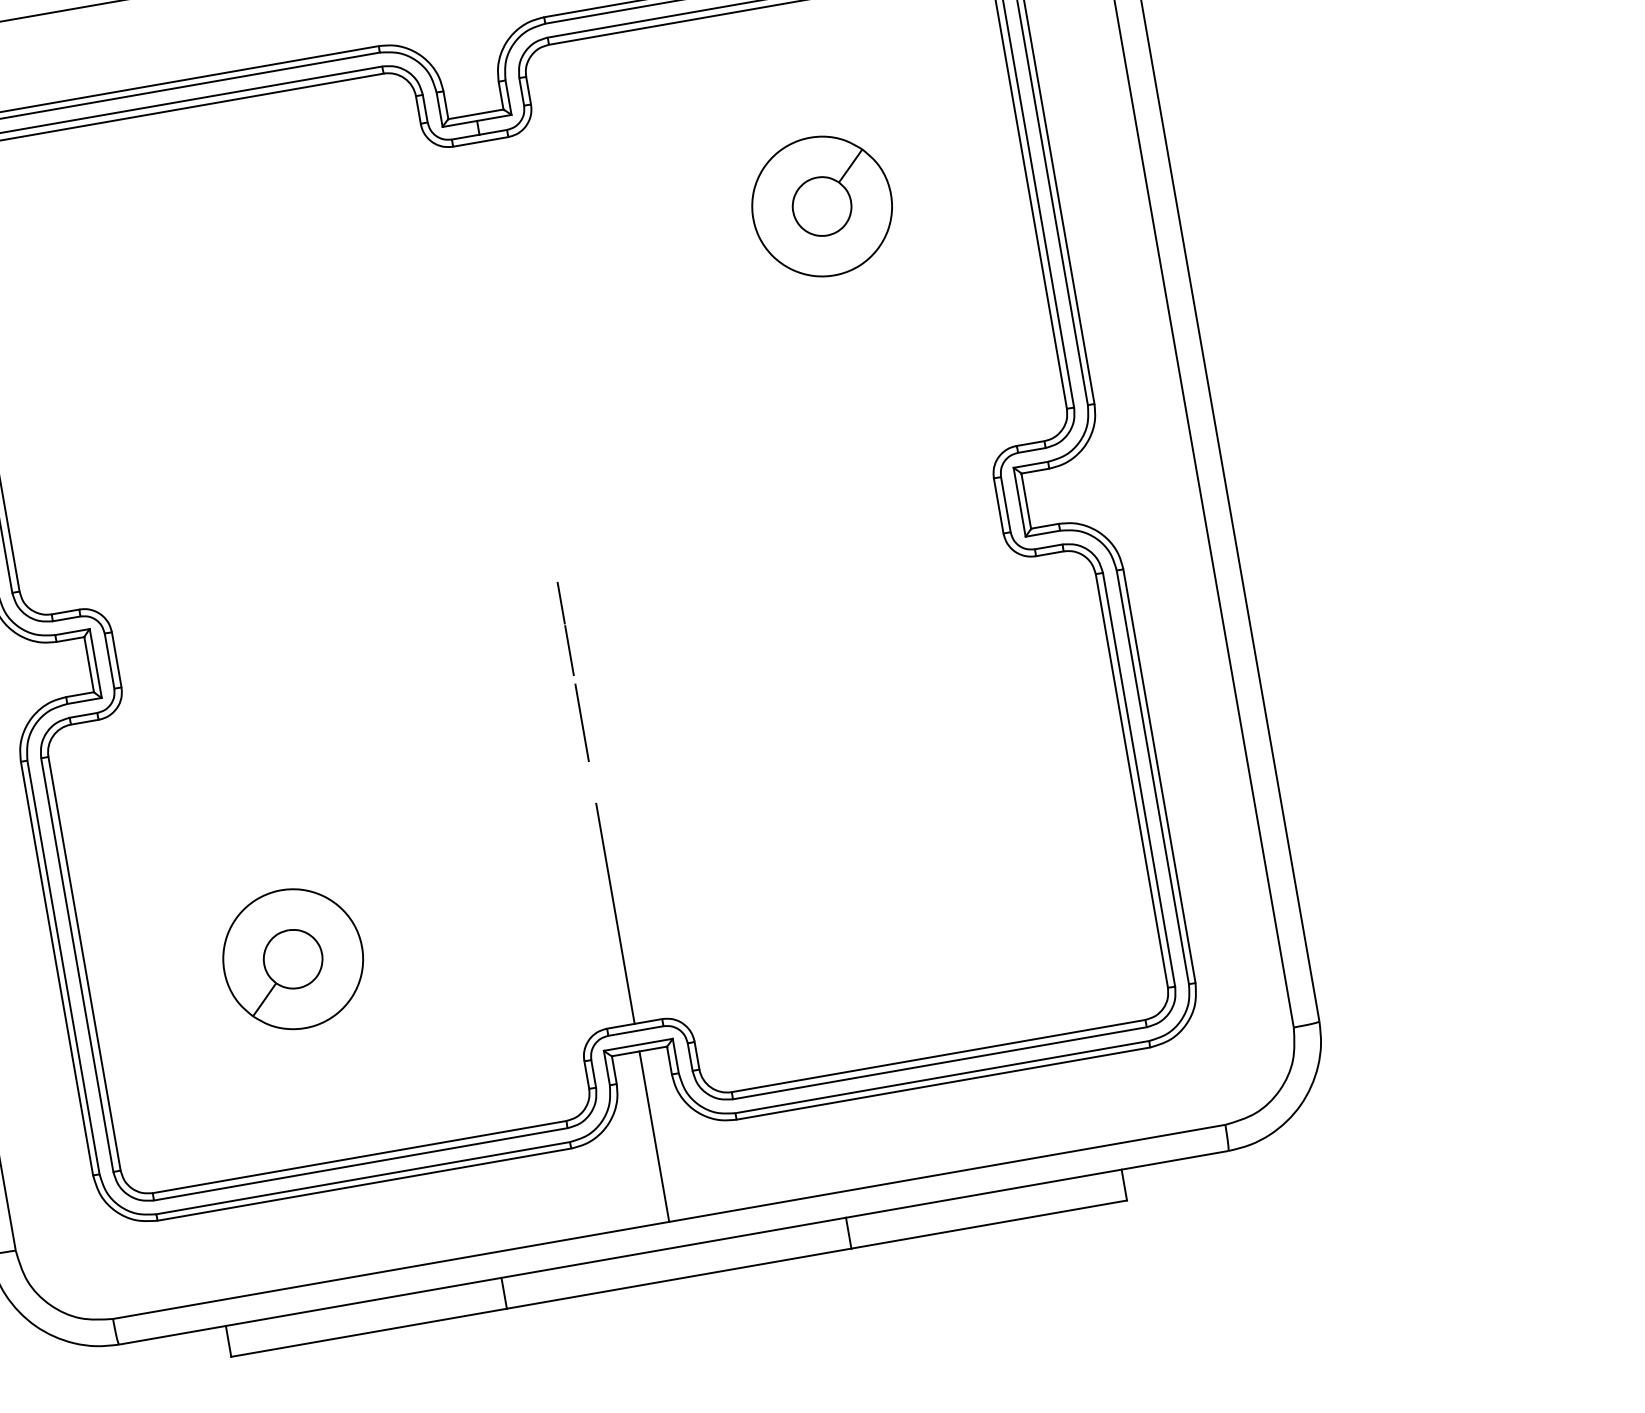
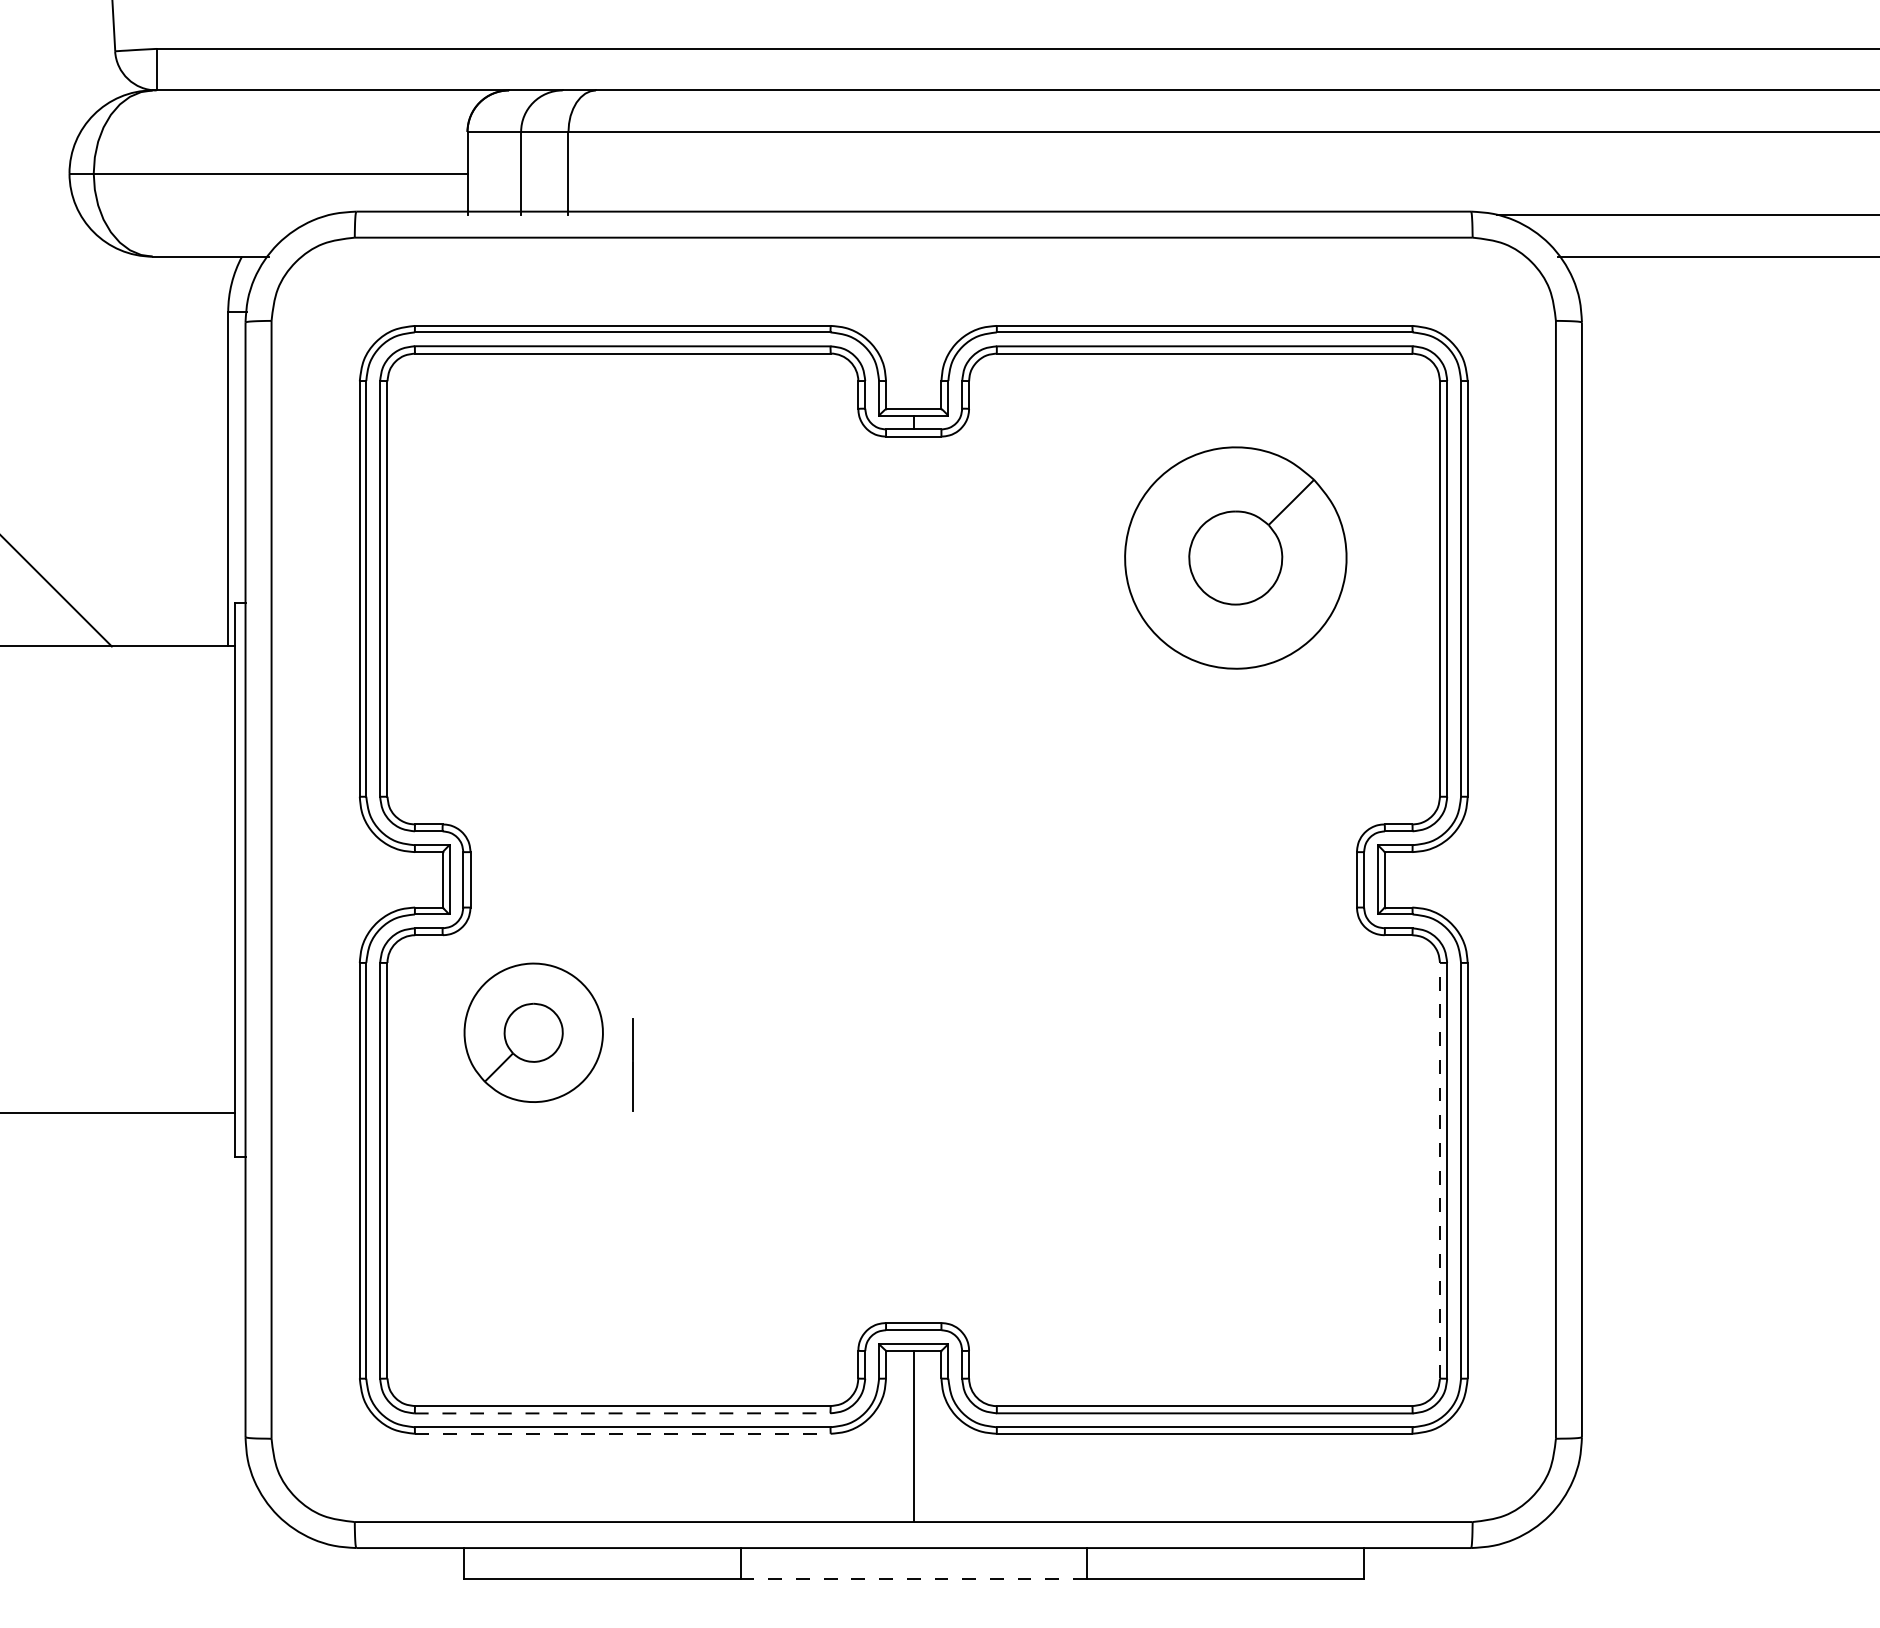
part: (821, 206) -> (1235, 557), size x1.6
line: (565, 628) -> (632, 1064), moved
line: (581, 722) -> (913, 1020), removed
line: (1132, 780) -> (1440, 1170), solid -> dashed
line: (615, 913) -> (913, 1212), removed
part: (292, 958) -> (533, 1032), moved
line: (360, 1164) -> (622, 1413), solid -> dashed
line: (364, 1184) -> (622, 1433), solid -> dashed
line: (679, 1278) -> (914, 1579), solid -> dashed

